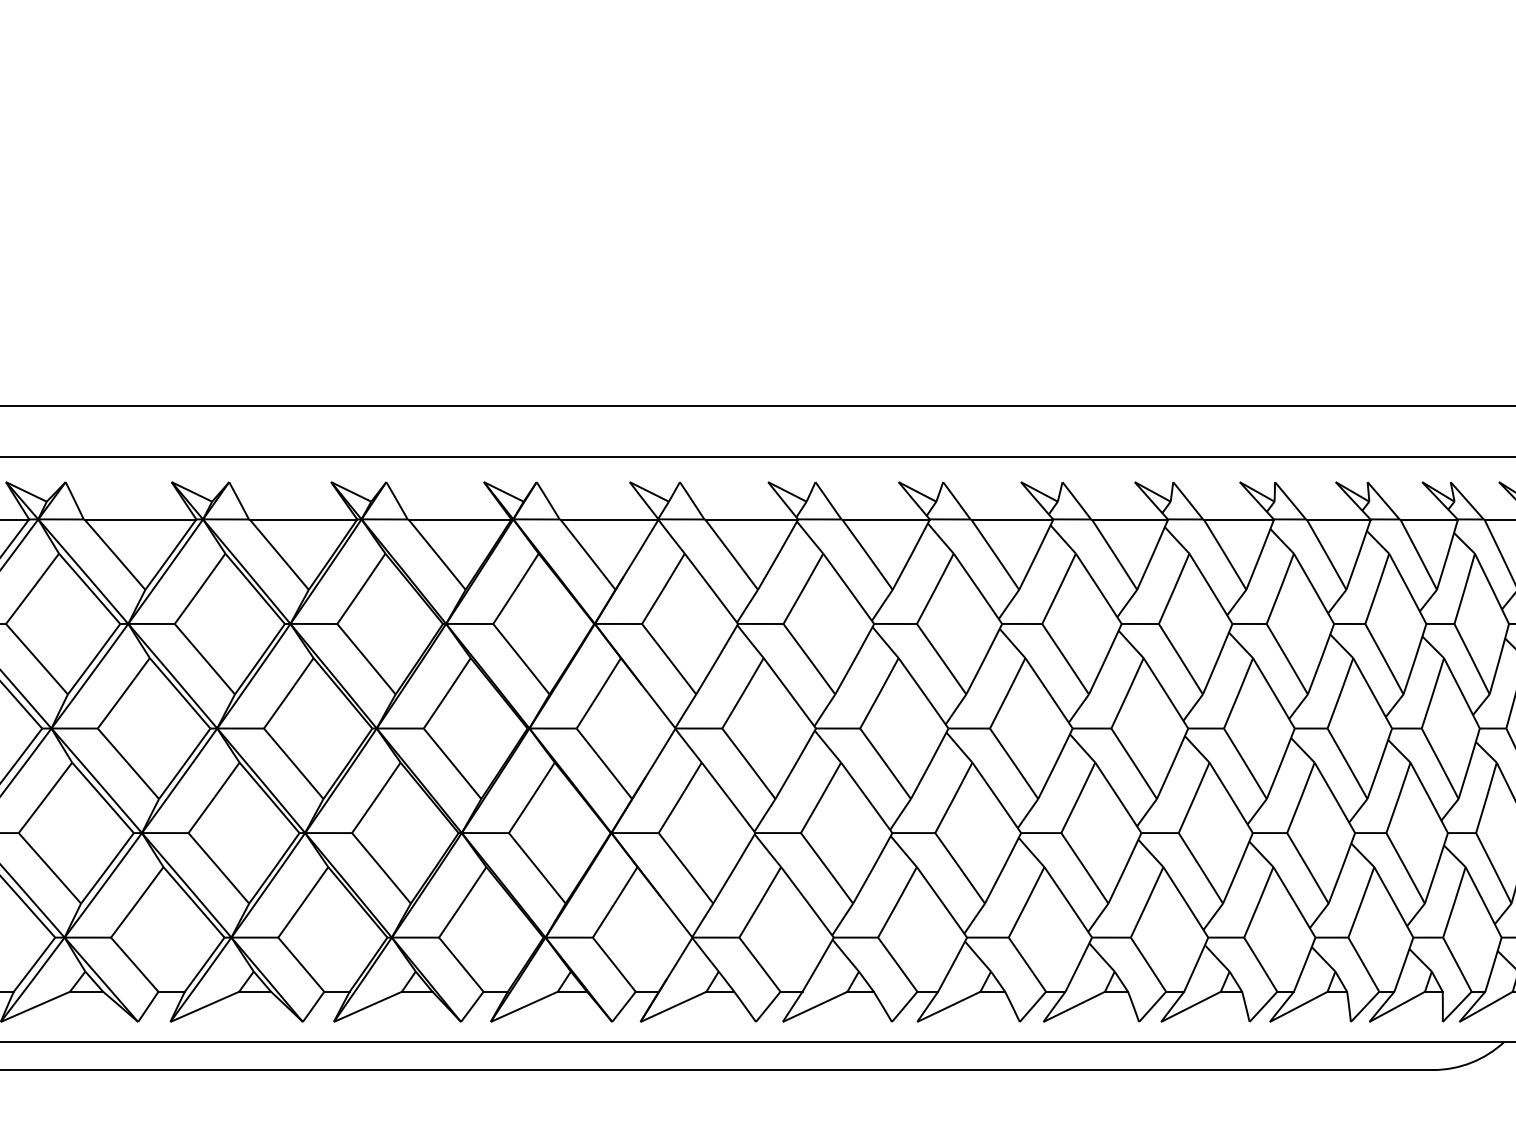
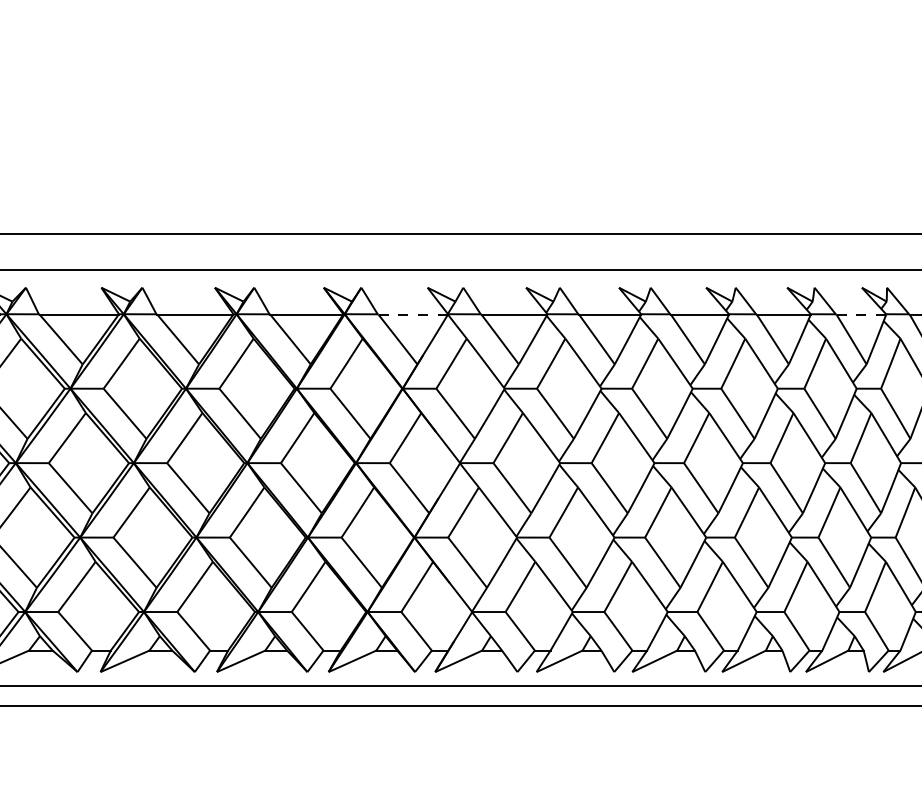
line: (609, 520) -> (413, 315), solid -> dashed
line: (1239, 520) -> (861, 315), solid -> dashed

